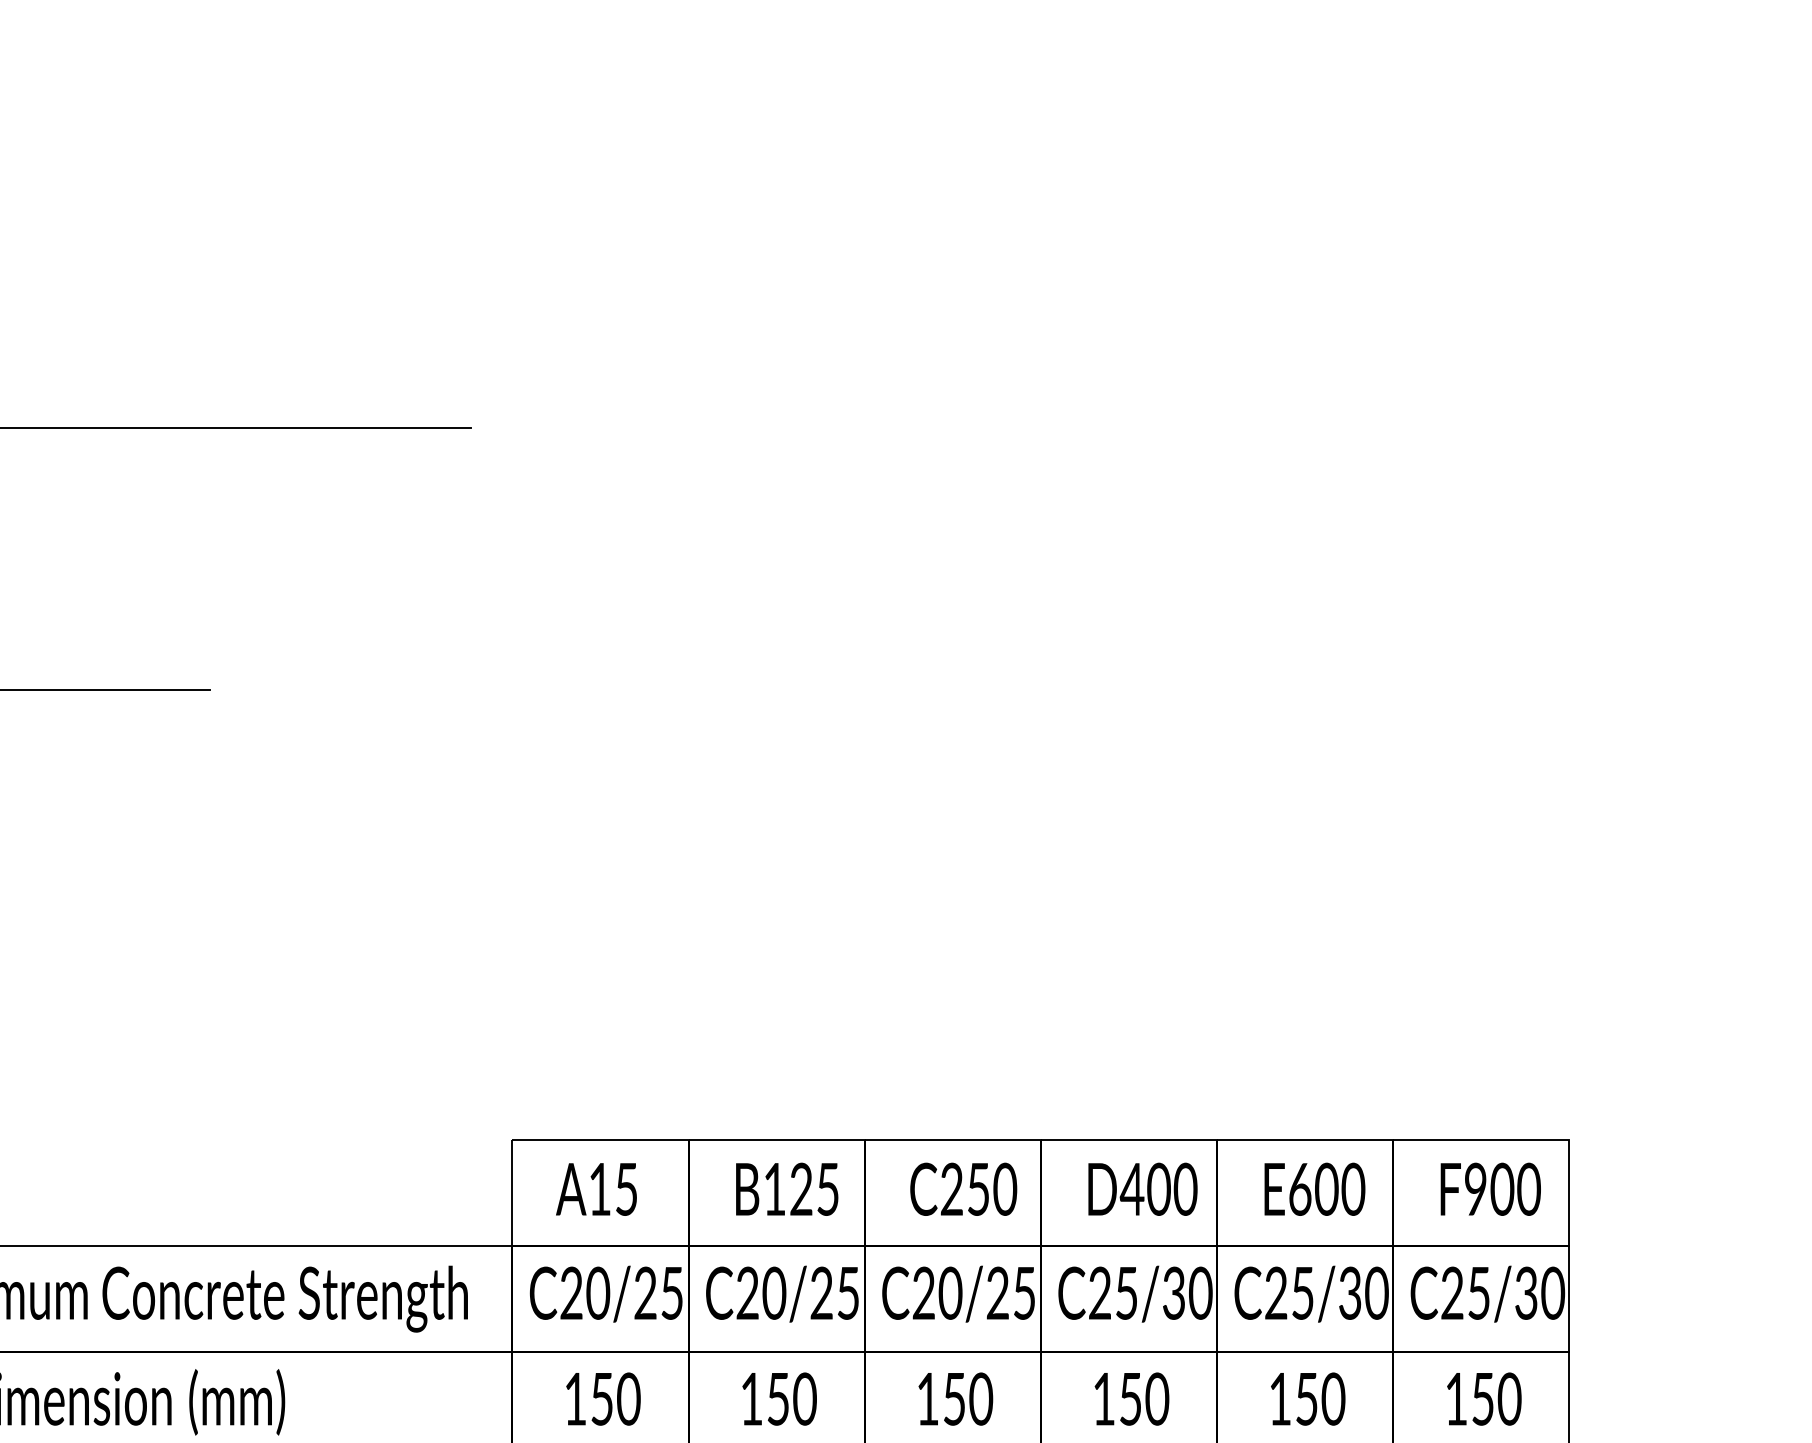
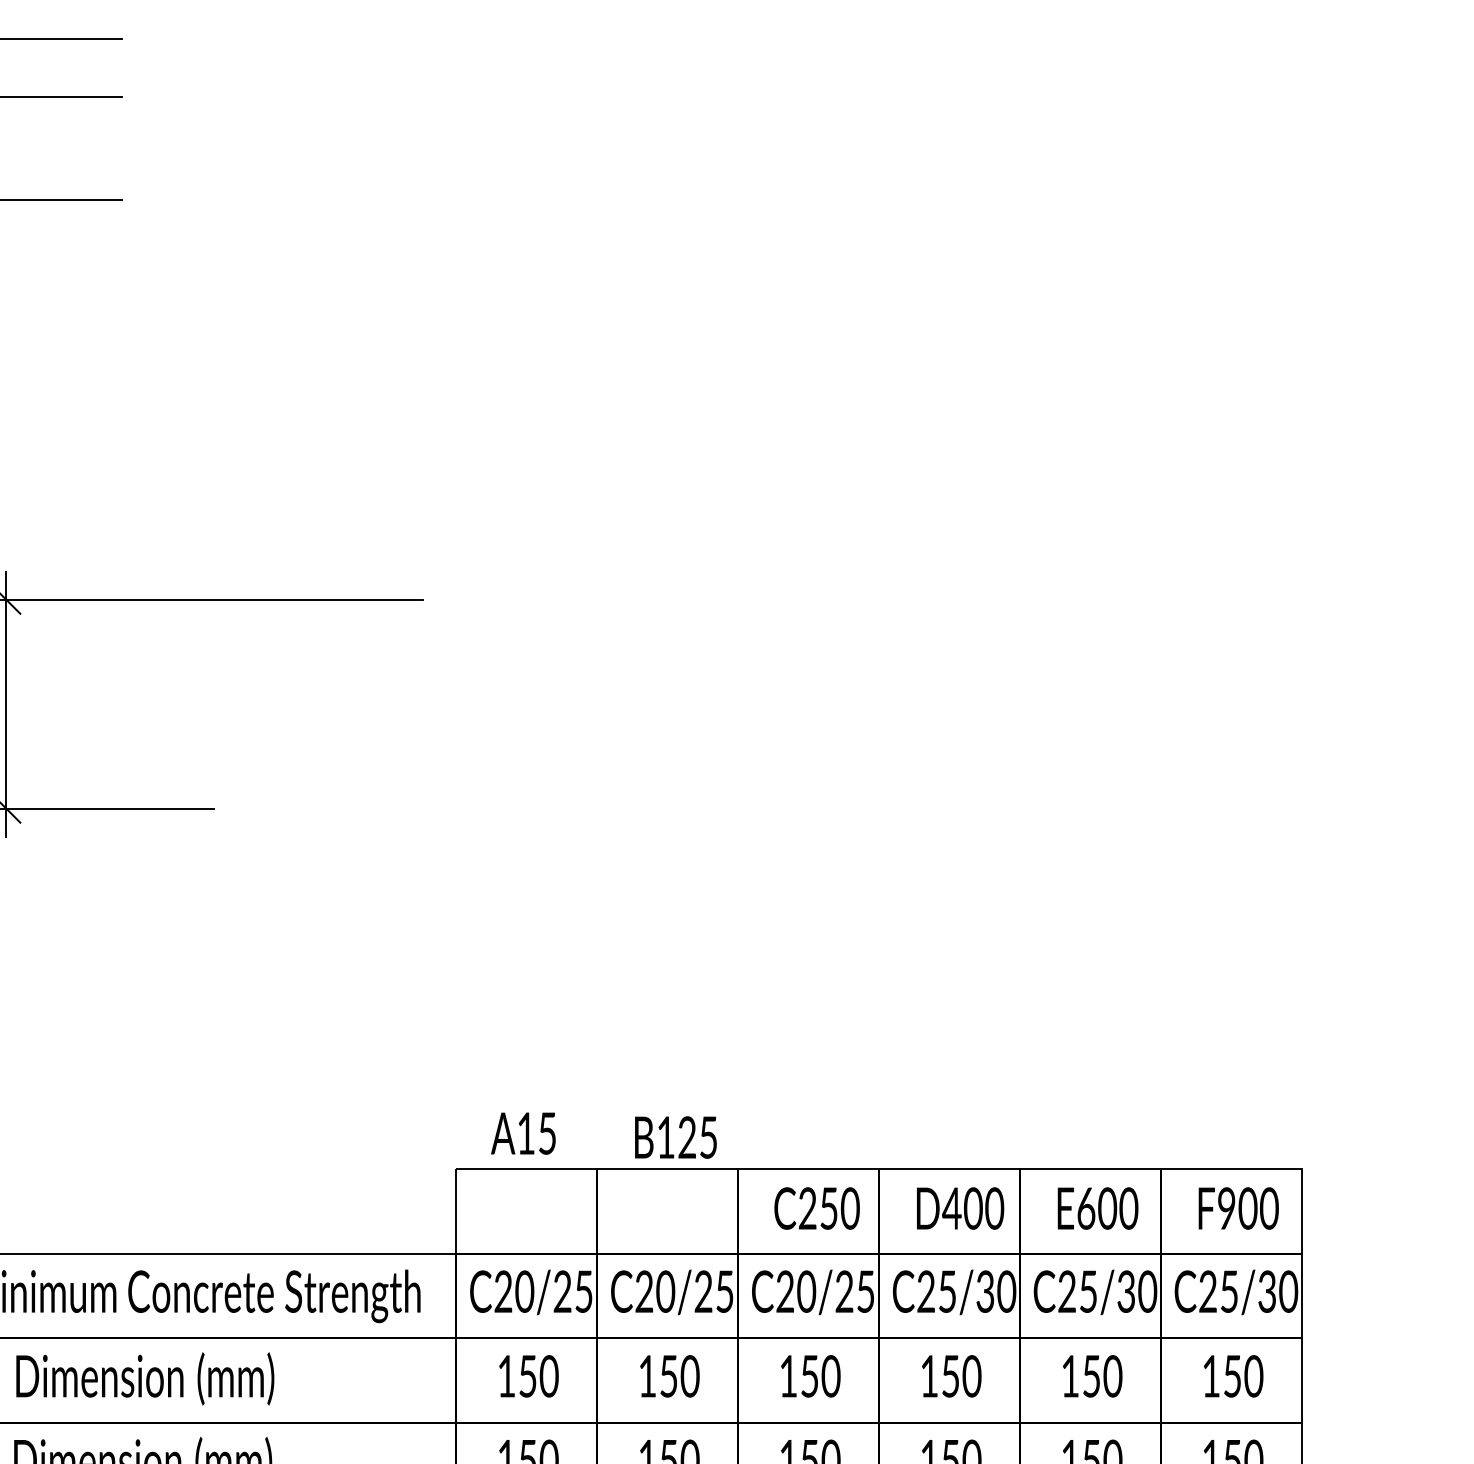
text: (596, 1189) -> (523, 1133), moved
text: (786, 1189) -> (675, 1137), moved

